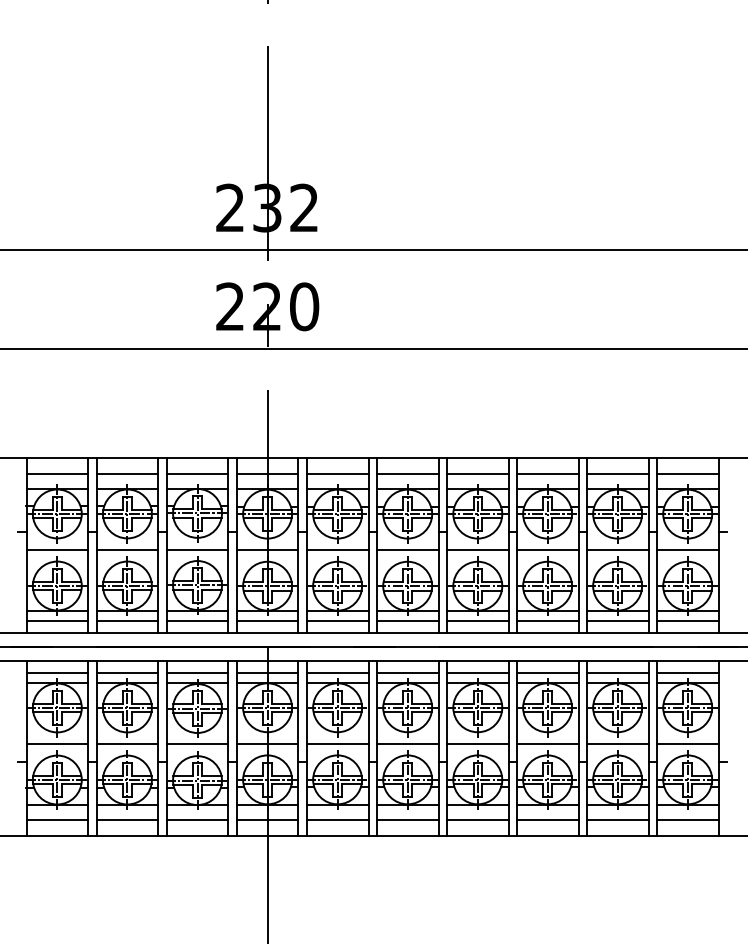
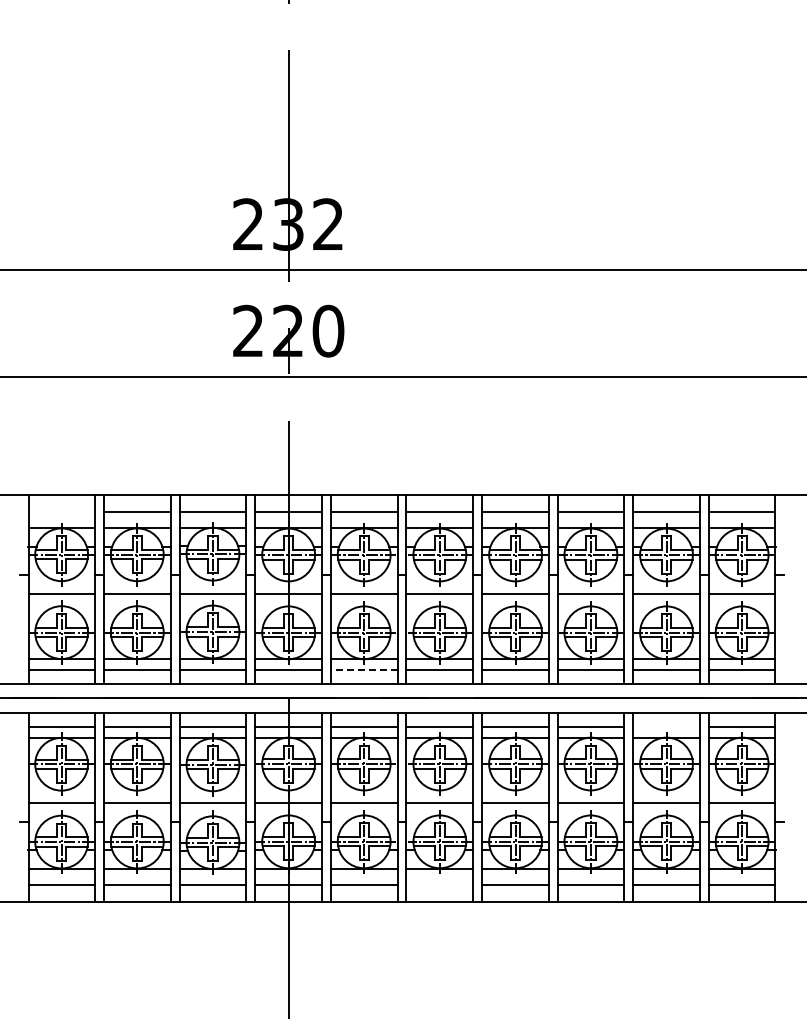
line: (57, 473) -> (61, 511), removed
line: (336, 620) -> (363, 669), solid -> dashed
line: (617, 673) -> (666, 726), removed
line: (407, 820) -> (439, 885), removed

